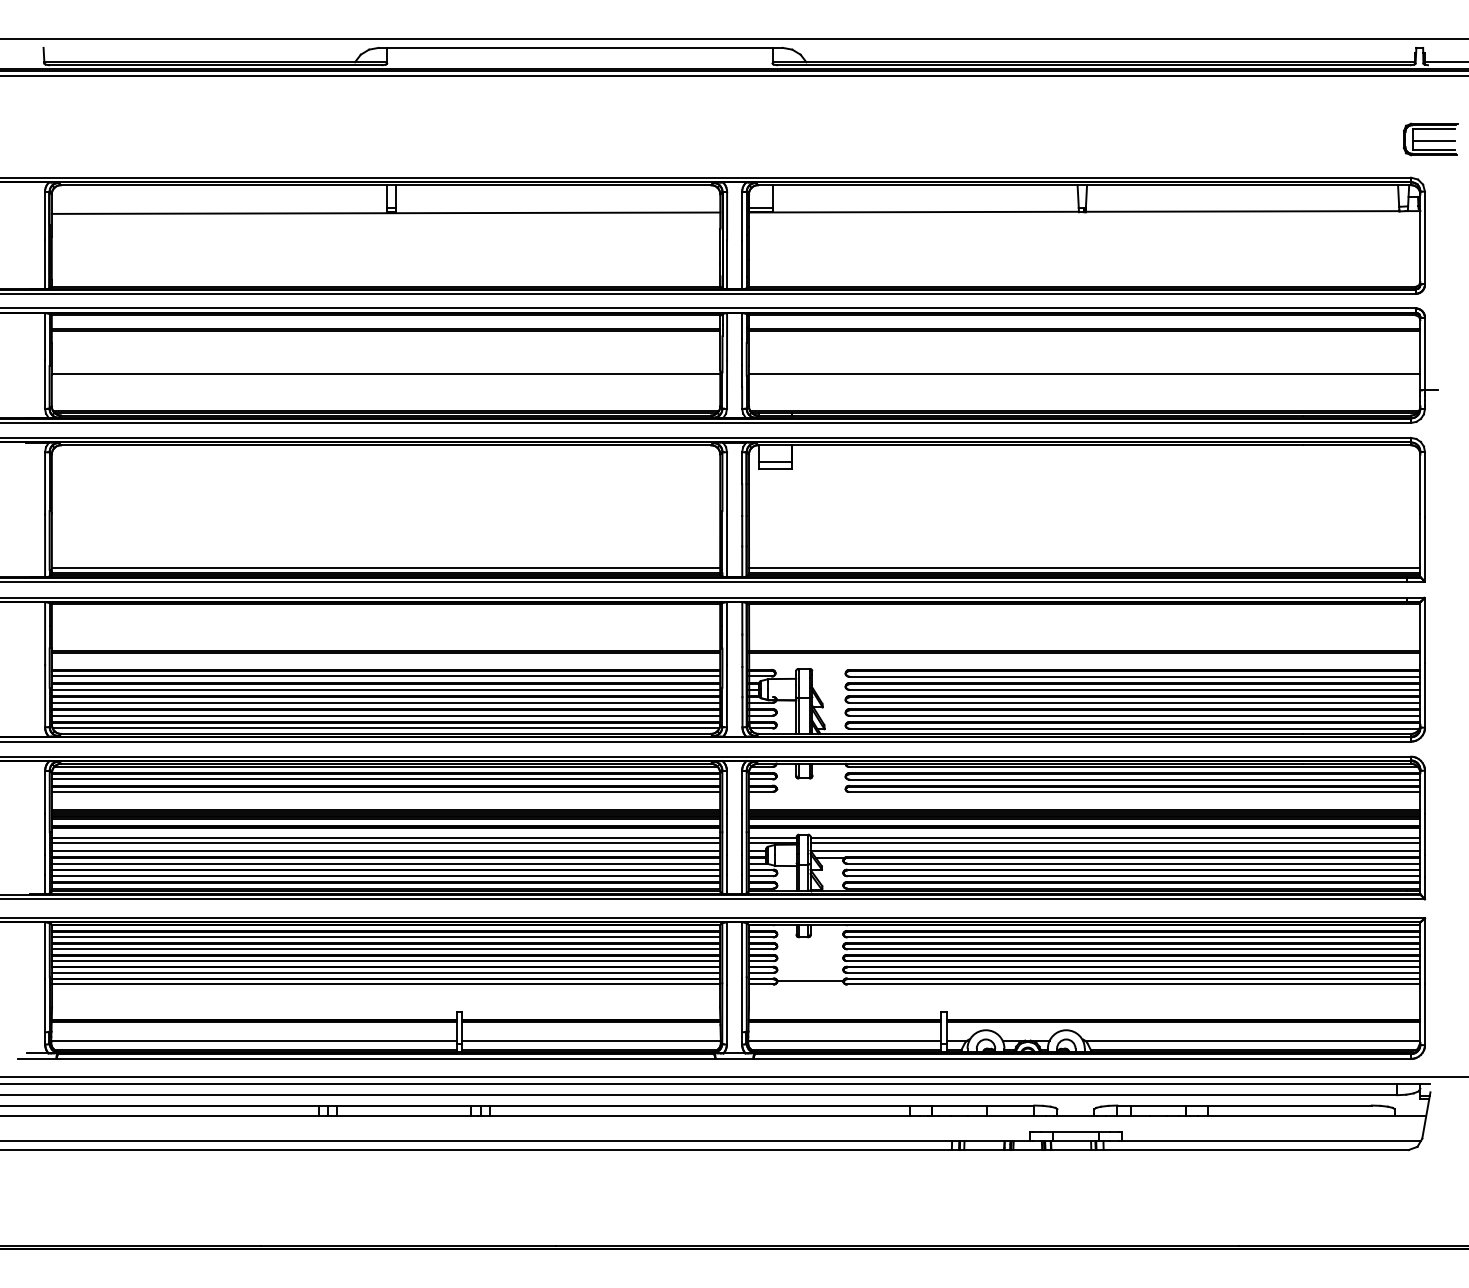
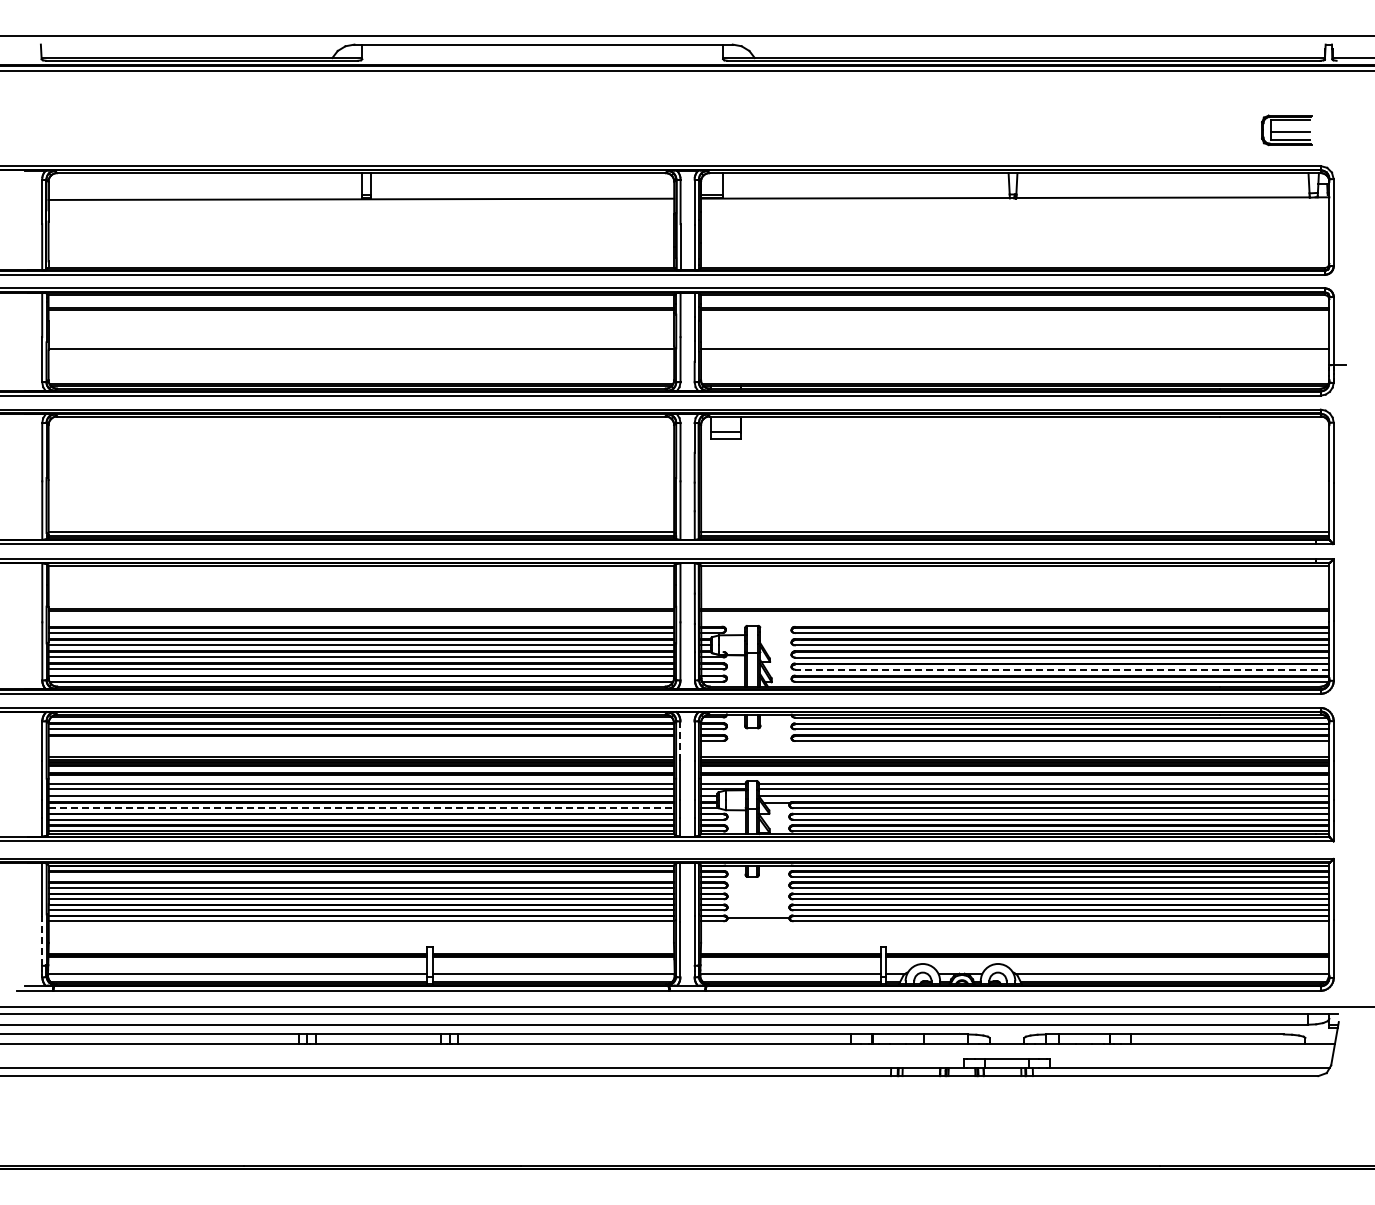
part: (1430, 139) -> (1286, 130), moved
line: (1134, 715) -> (1061, 669), solid -> dashed
line: (386, 791) -> (361, 740), removed
line: (727, 792) -> (680, 741), solid -> dashed
line: (386, 864) -> (361, 808), solid -> dashed
line: (385, 936) -> (360, 876), removed
line: (45, 1005) -> (42, 940), solid -> dashed

